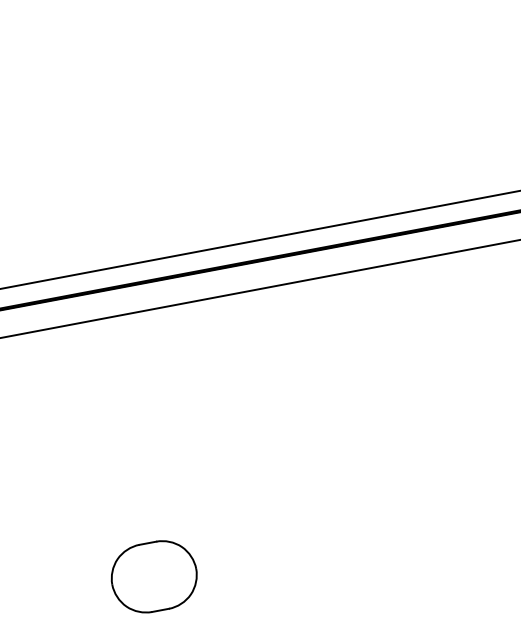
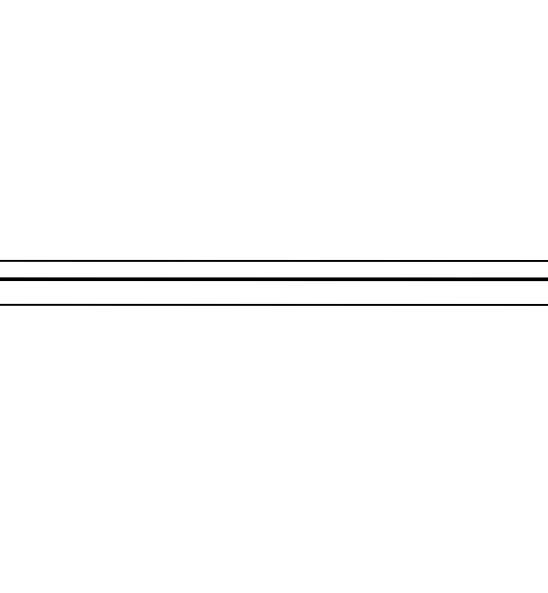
part: (153, 576) -> (191, 544), removed

